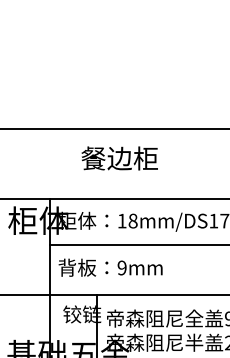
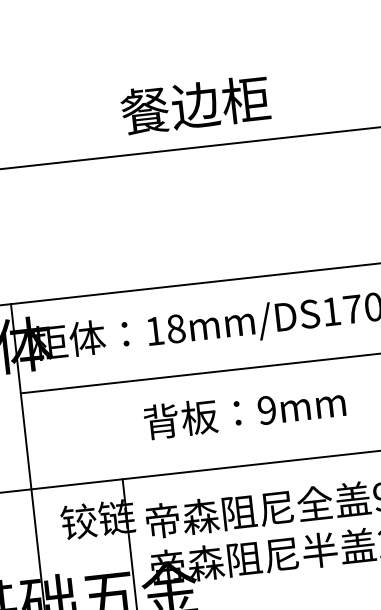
text: (119, 158) -> (195, 105), moved
text: (110, 267) -> (244, 411), moved

